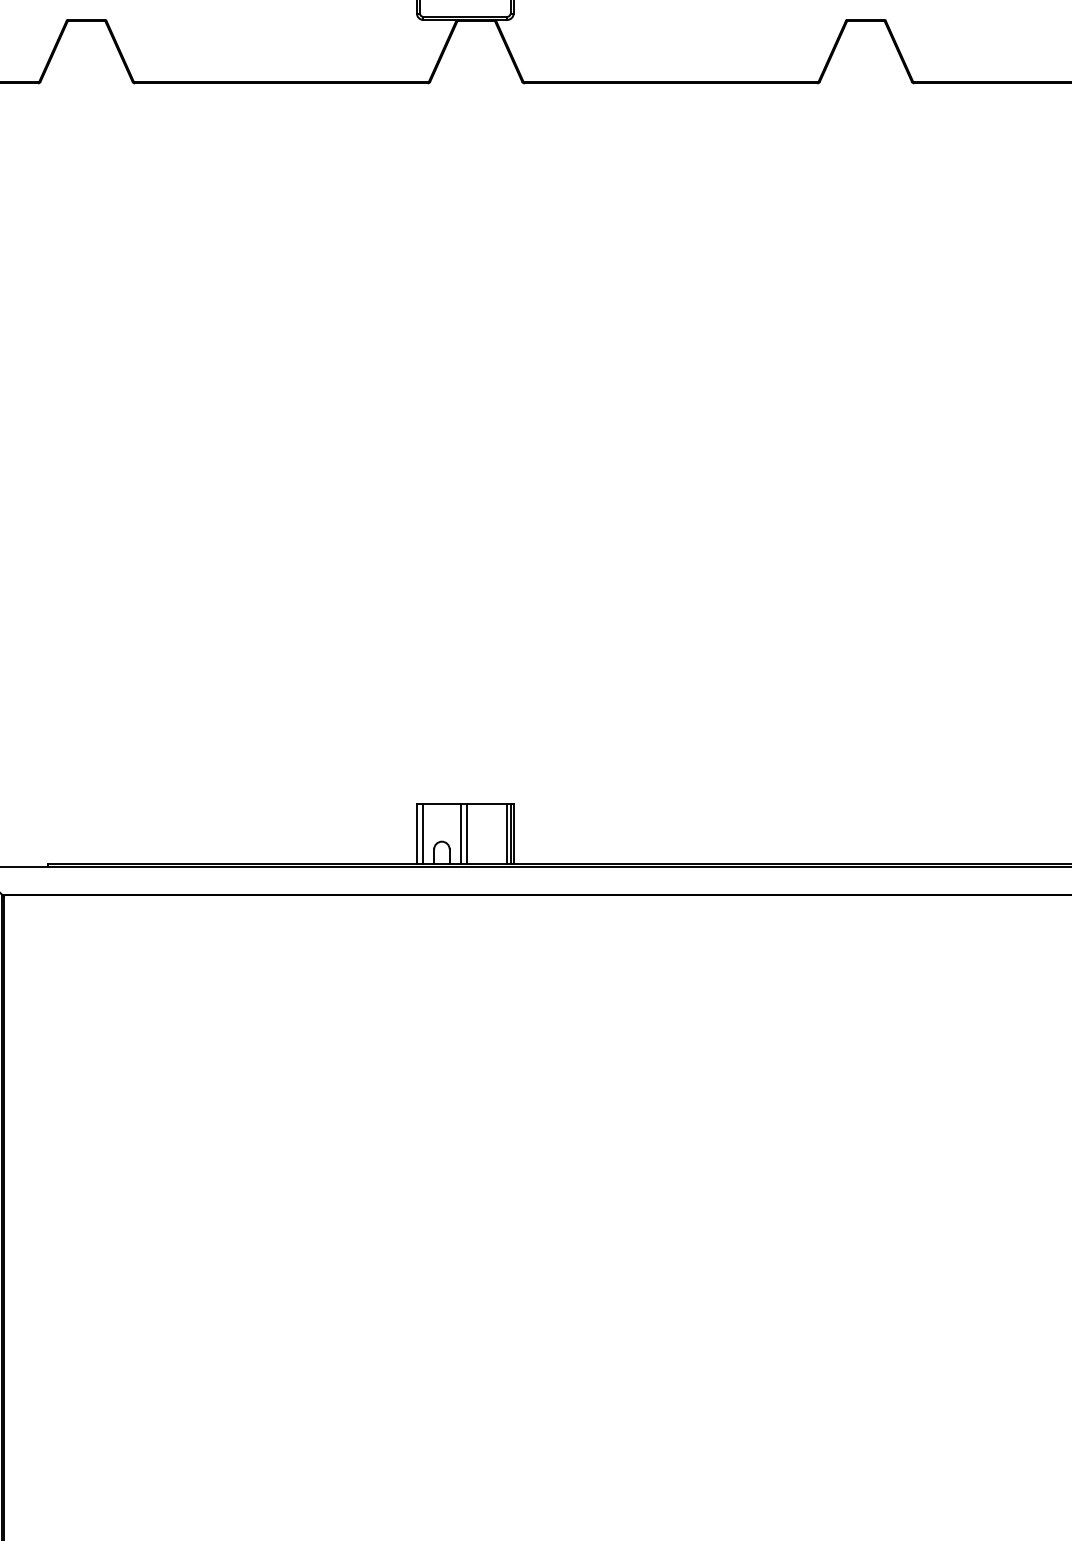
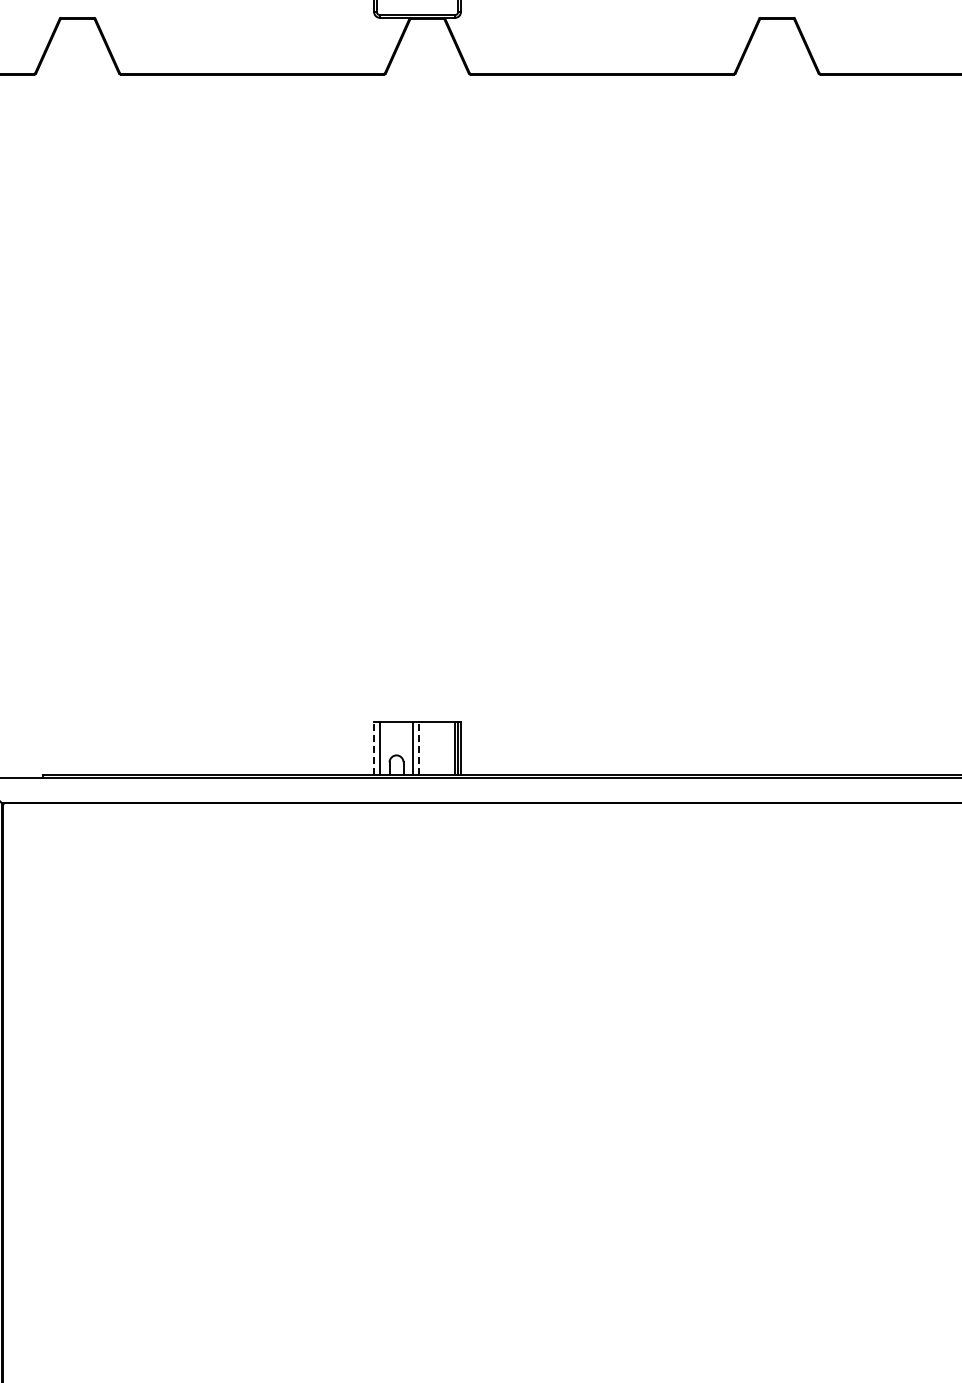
line: (417, 834) -> (374, 748), solid -> dashed
line: (466, 834) -> (418, 748), solid -> dashed

